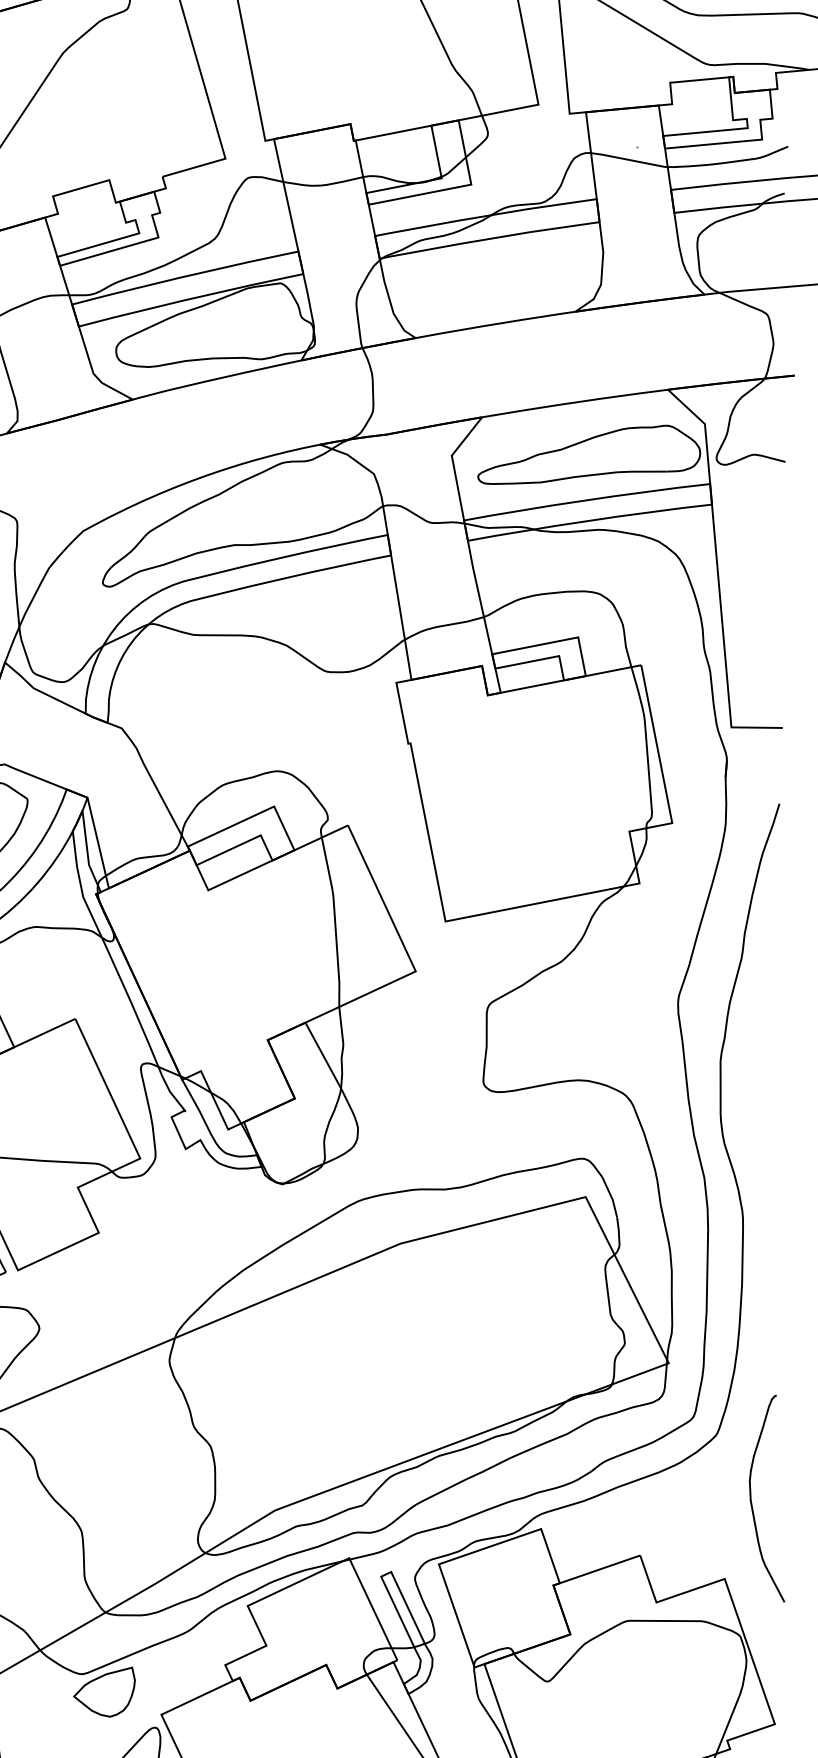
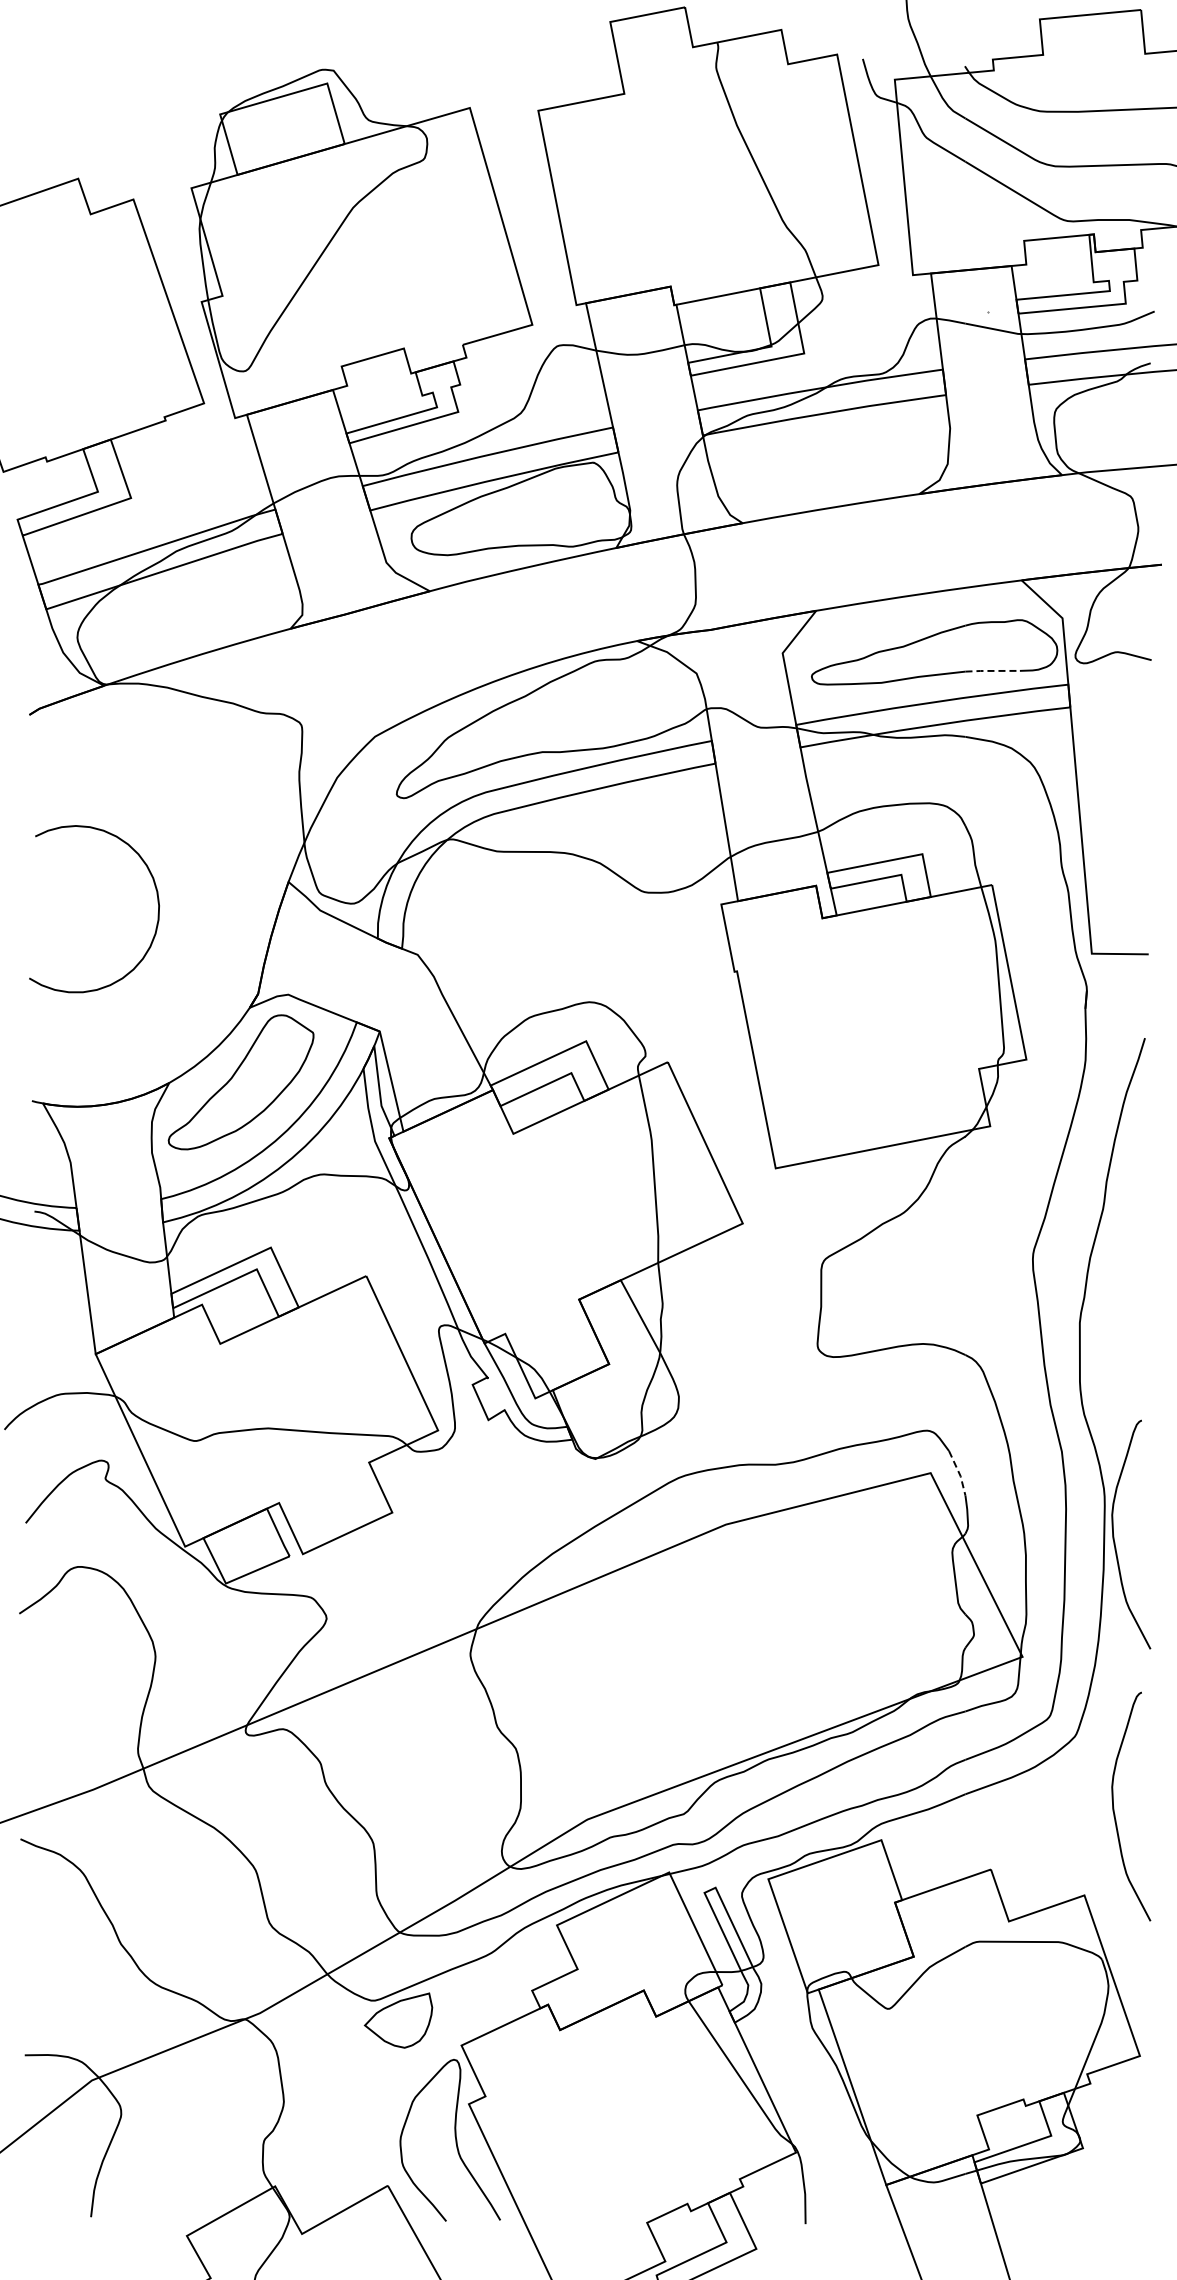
line: (641, 471) -> (992, 670), solid -> dashed
line: (611, 1197) -> (959, 1473), solid -> dashed
curve: (751, 1253) -> (1114, 1535), added

